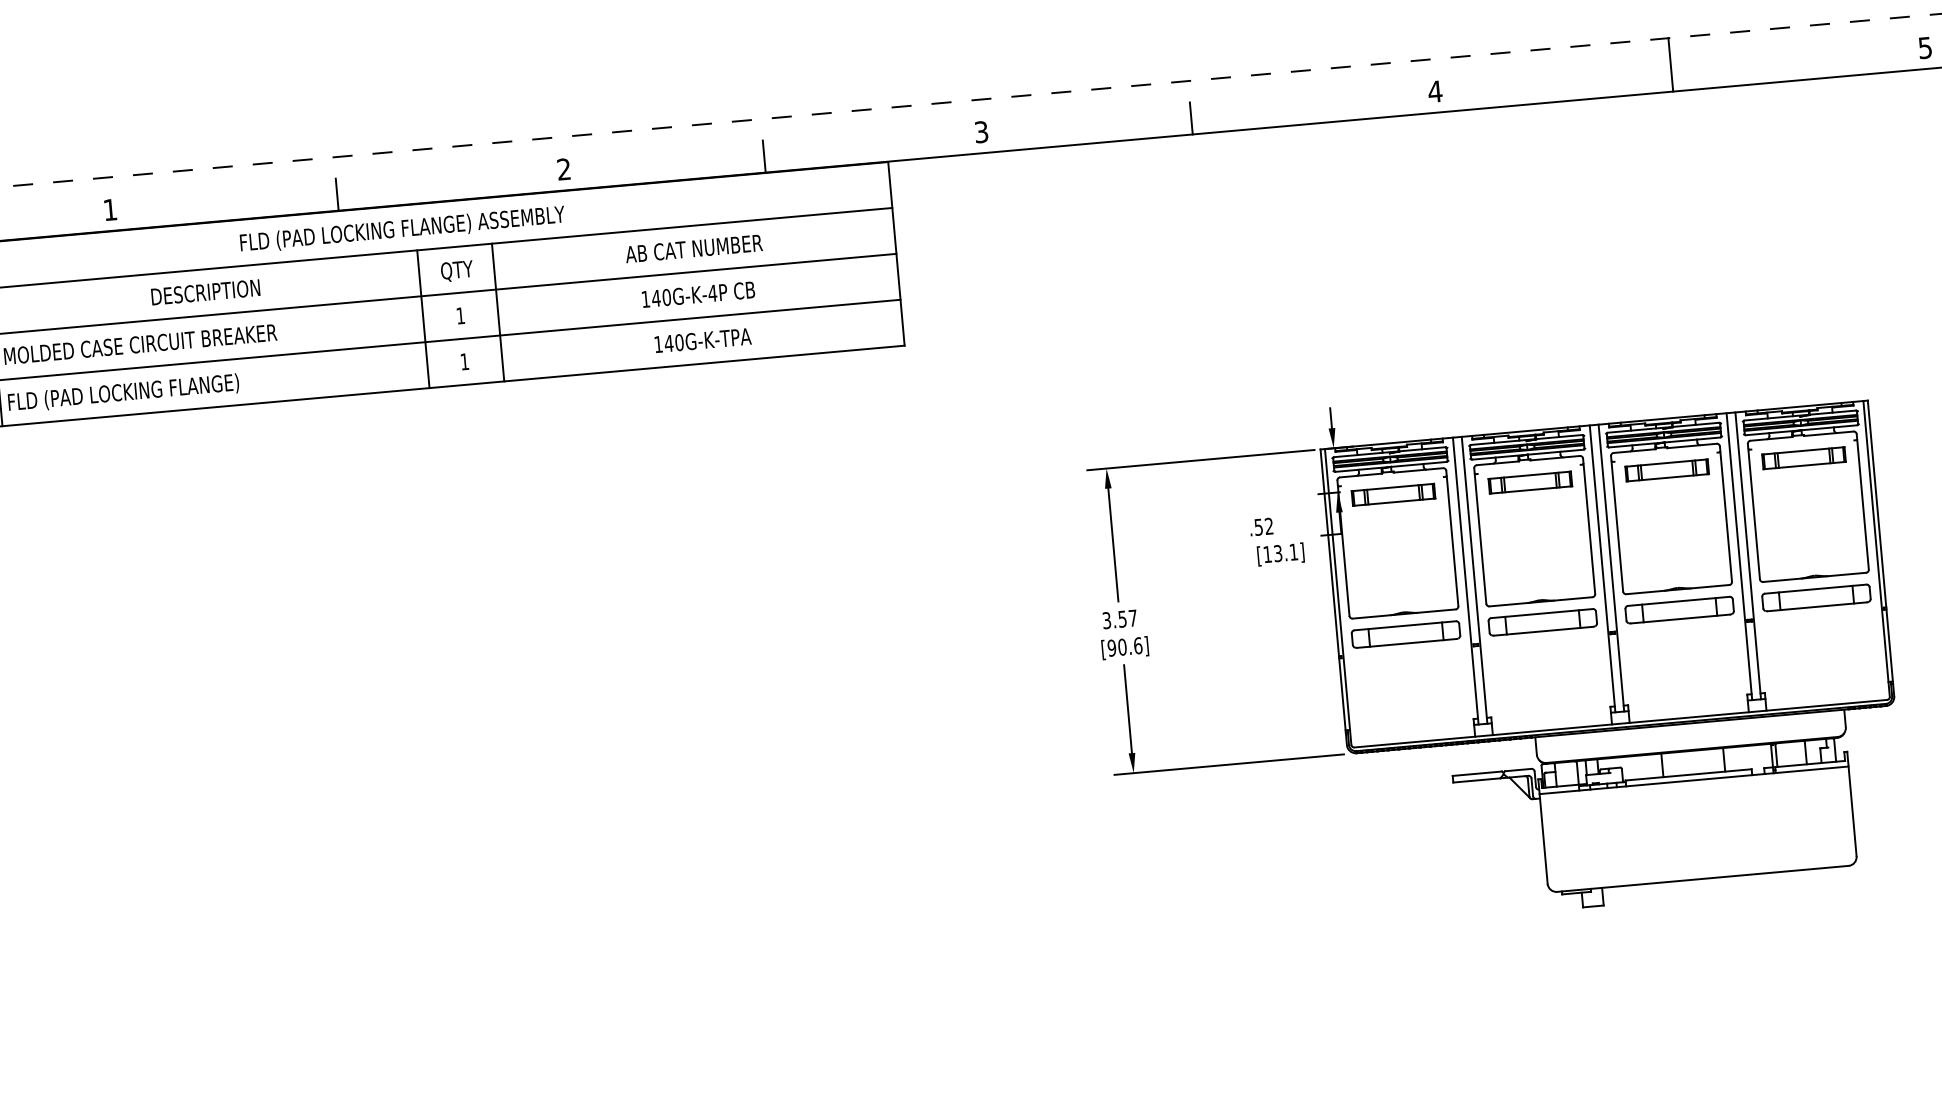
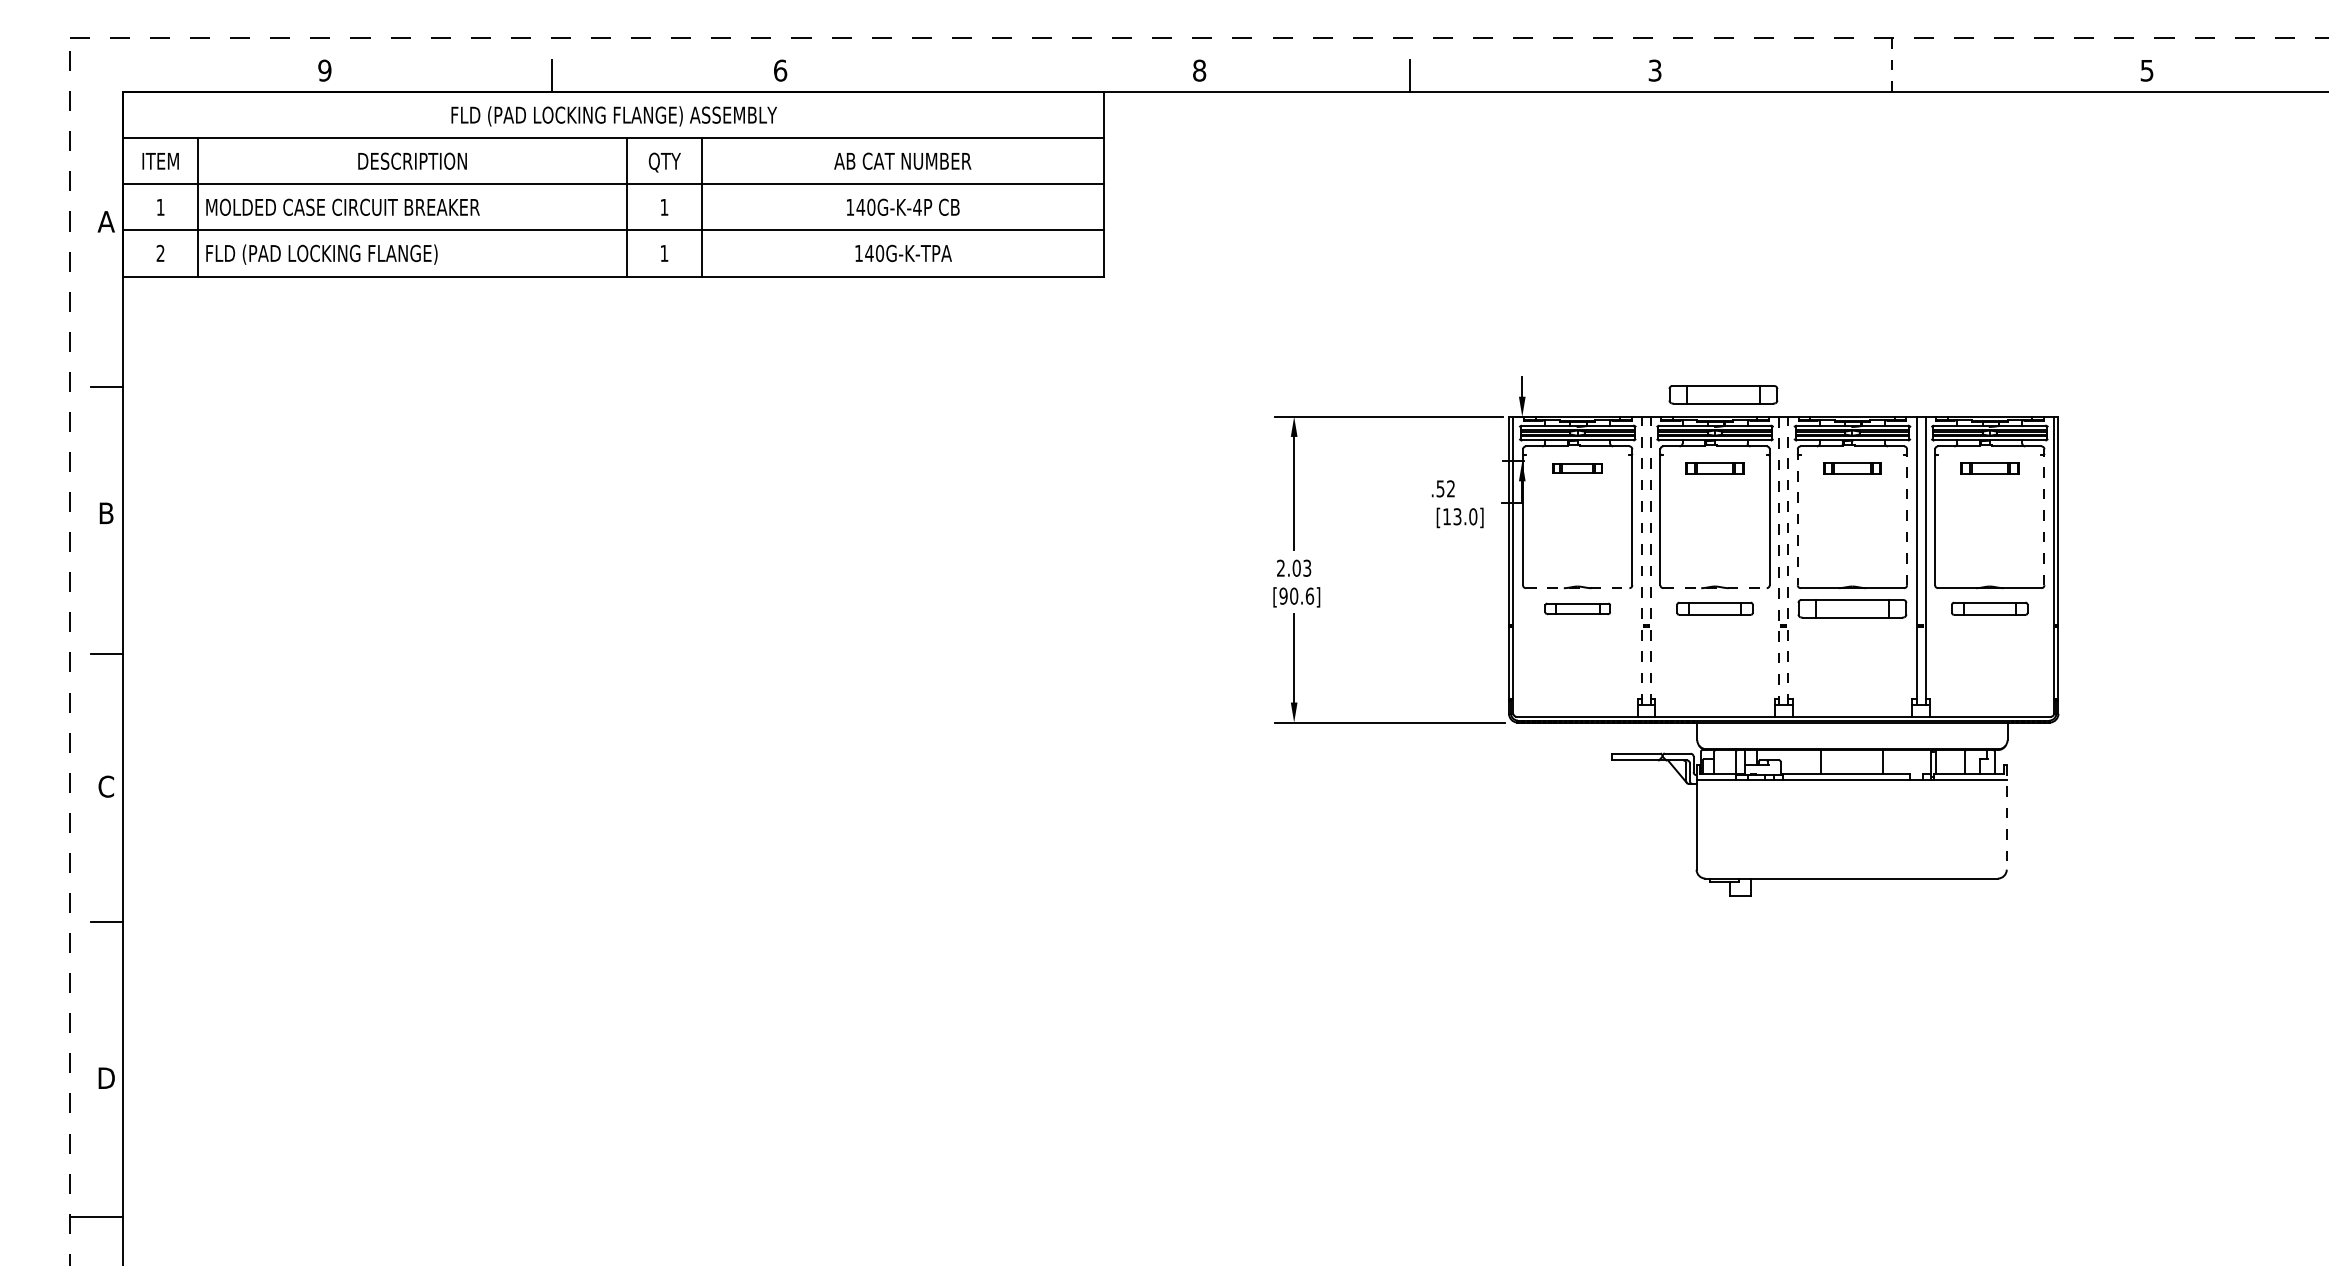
line: (1671, 64) -> (1892, 64), solid -> dashed
text: (1435, 91) -> (1655, 70), 4 -> 3
text: (981, 132) -> (1199, 70), 3 -> 8
line: (763, 156) -> (980, 75), removed
text: (564, 169) -> (780, 70), 2 -> 6
text: (109, 209) -> (324, 70), 1 -> 9
part: (1532, 408) -> (1723, 394), added
part: (1803, 458) -> (1989, 468), size x0.7
part: (1667, 470) -> (1852, 468), size x0.7
part: (1529, 482) -> (1714, 468), size x0.7
part: (1393, 494) -> (1577, 468), size x0.6
line: (1862, 502) -> (2044, 517), solid -> dashed
line: (1726, 514) -> (1907, 517), solid -> dashed
line: (1616, 524) -> (1797, 517), solid -> dashed
text: (1294, 551) -> (1473, 516), [13.1] -> [13.0]
line: (1611, 567) -> (1788, 560), solid -> dashed
line: (1602, 569) -> (1779, 561), solid -> dashed
line: (1474, 579) -> (1650, 560), solid -> dashed
line: (1465, 580) -> (1641, 560), solid -> dashed
part: (1816, 597) -> (1989, 608), size x0.7
line: (1541, 602) -> (1715, 588), solid -> dashed
line: (1404, 614) -> (1577, 588), solid -> dashed
text: (1120, 618) -> (1294, 567), 3.57 -> 2.03
part: (1542, 622) -> (1714, 608), size x0.7
part: (1405, 634) -> (1577, 608), size x0.6
line: (1851, 804) -> (2006, 817), solid -> dashed

